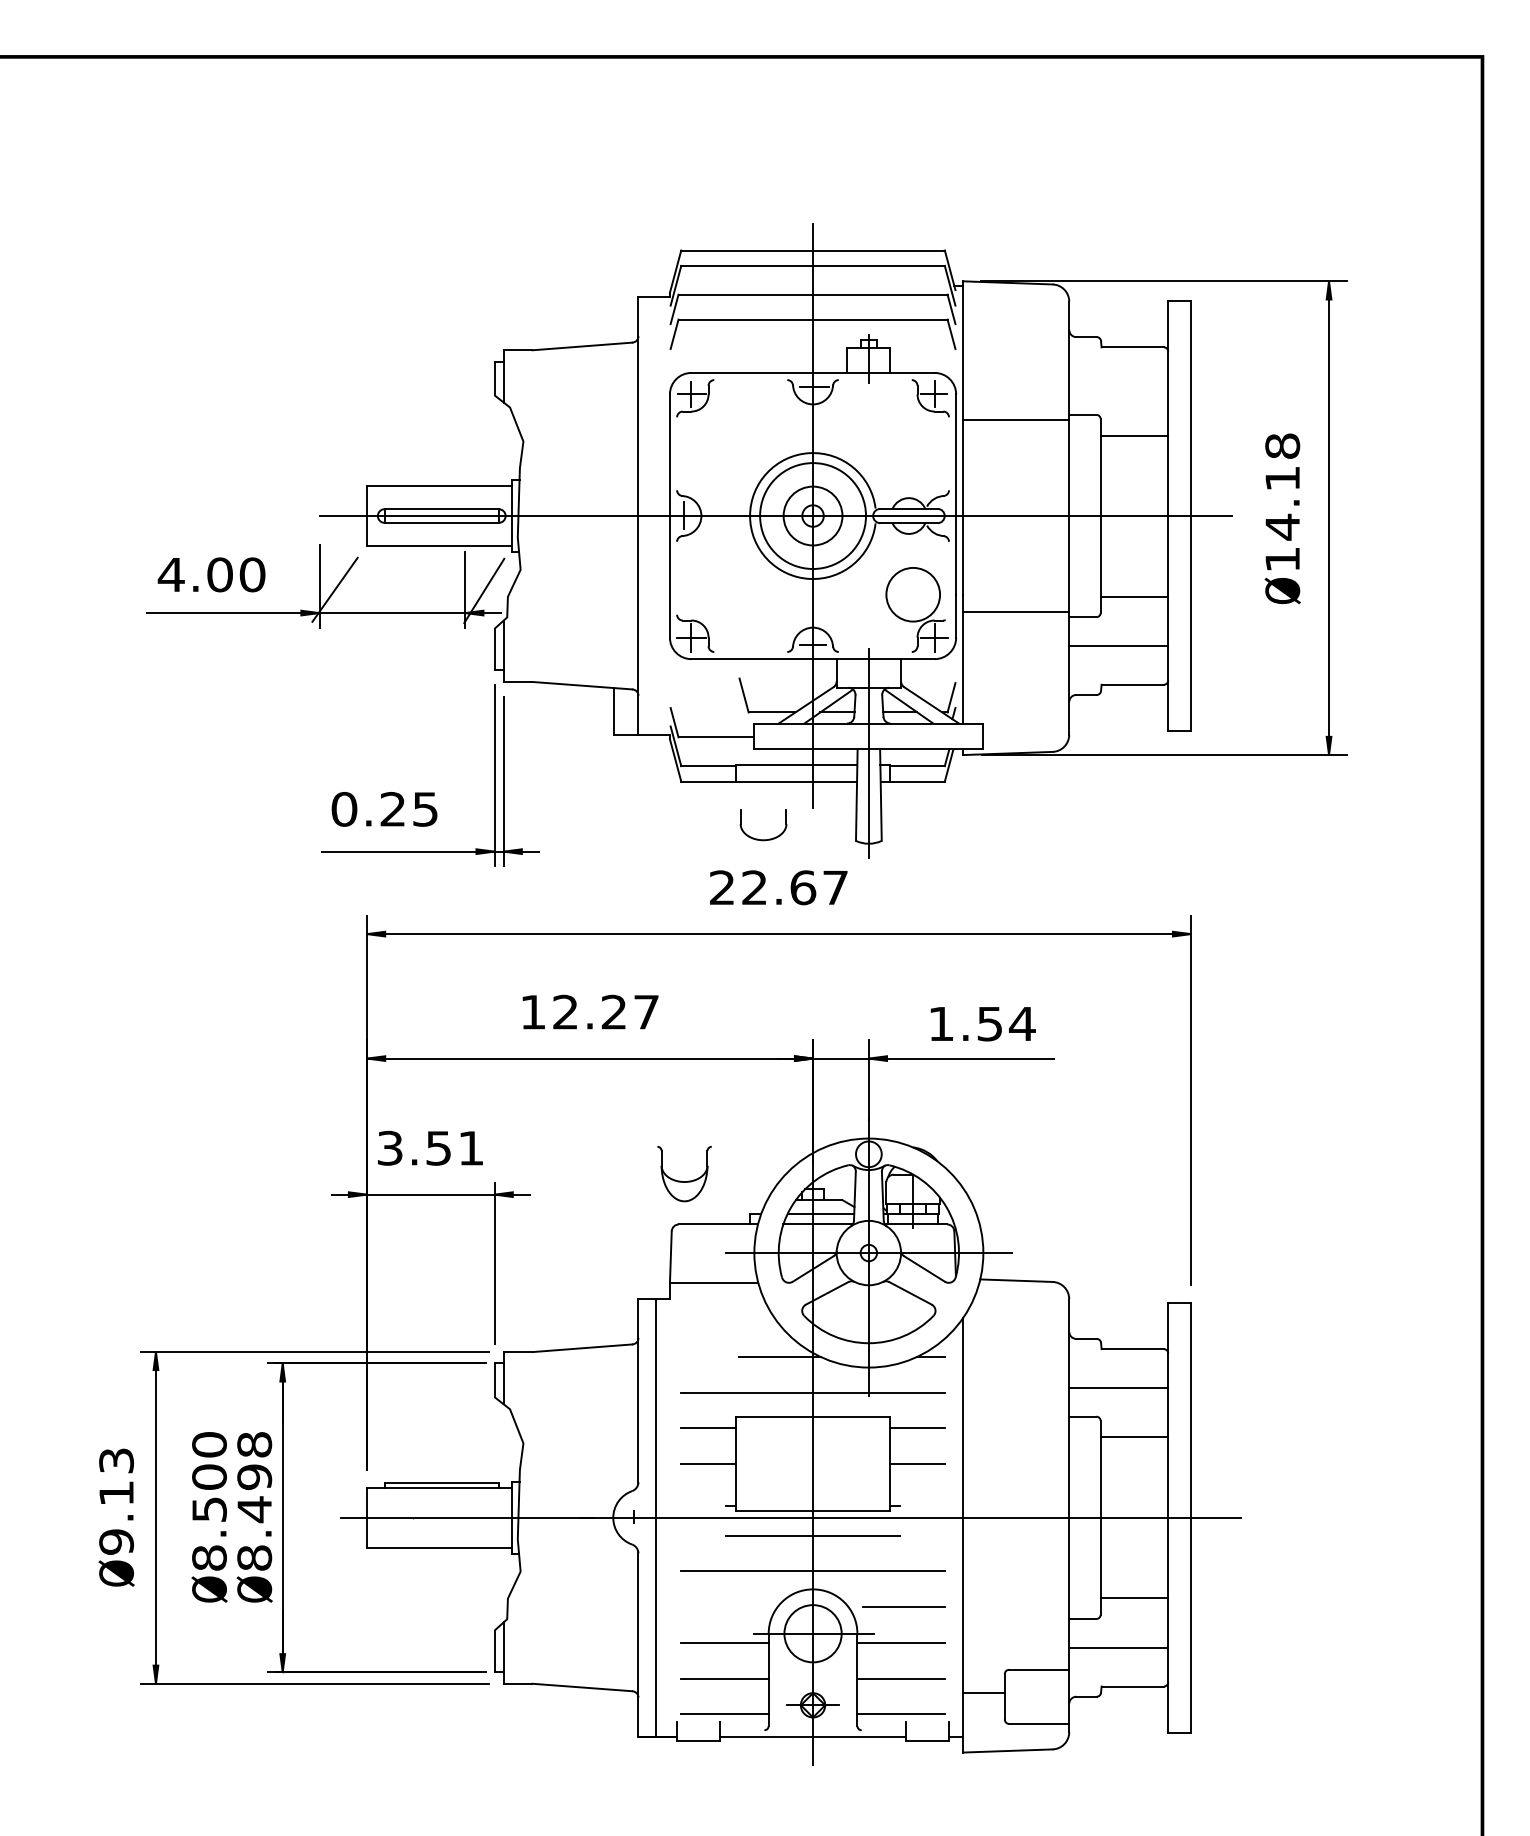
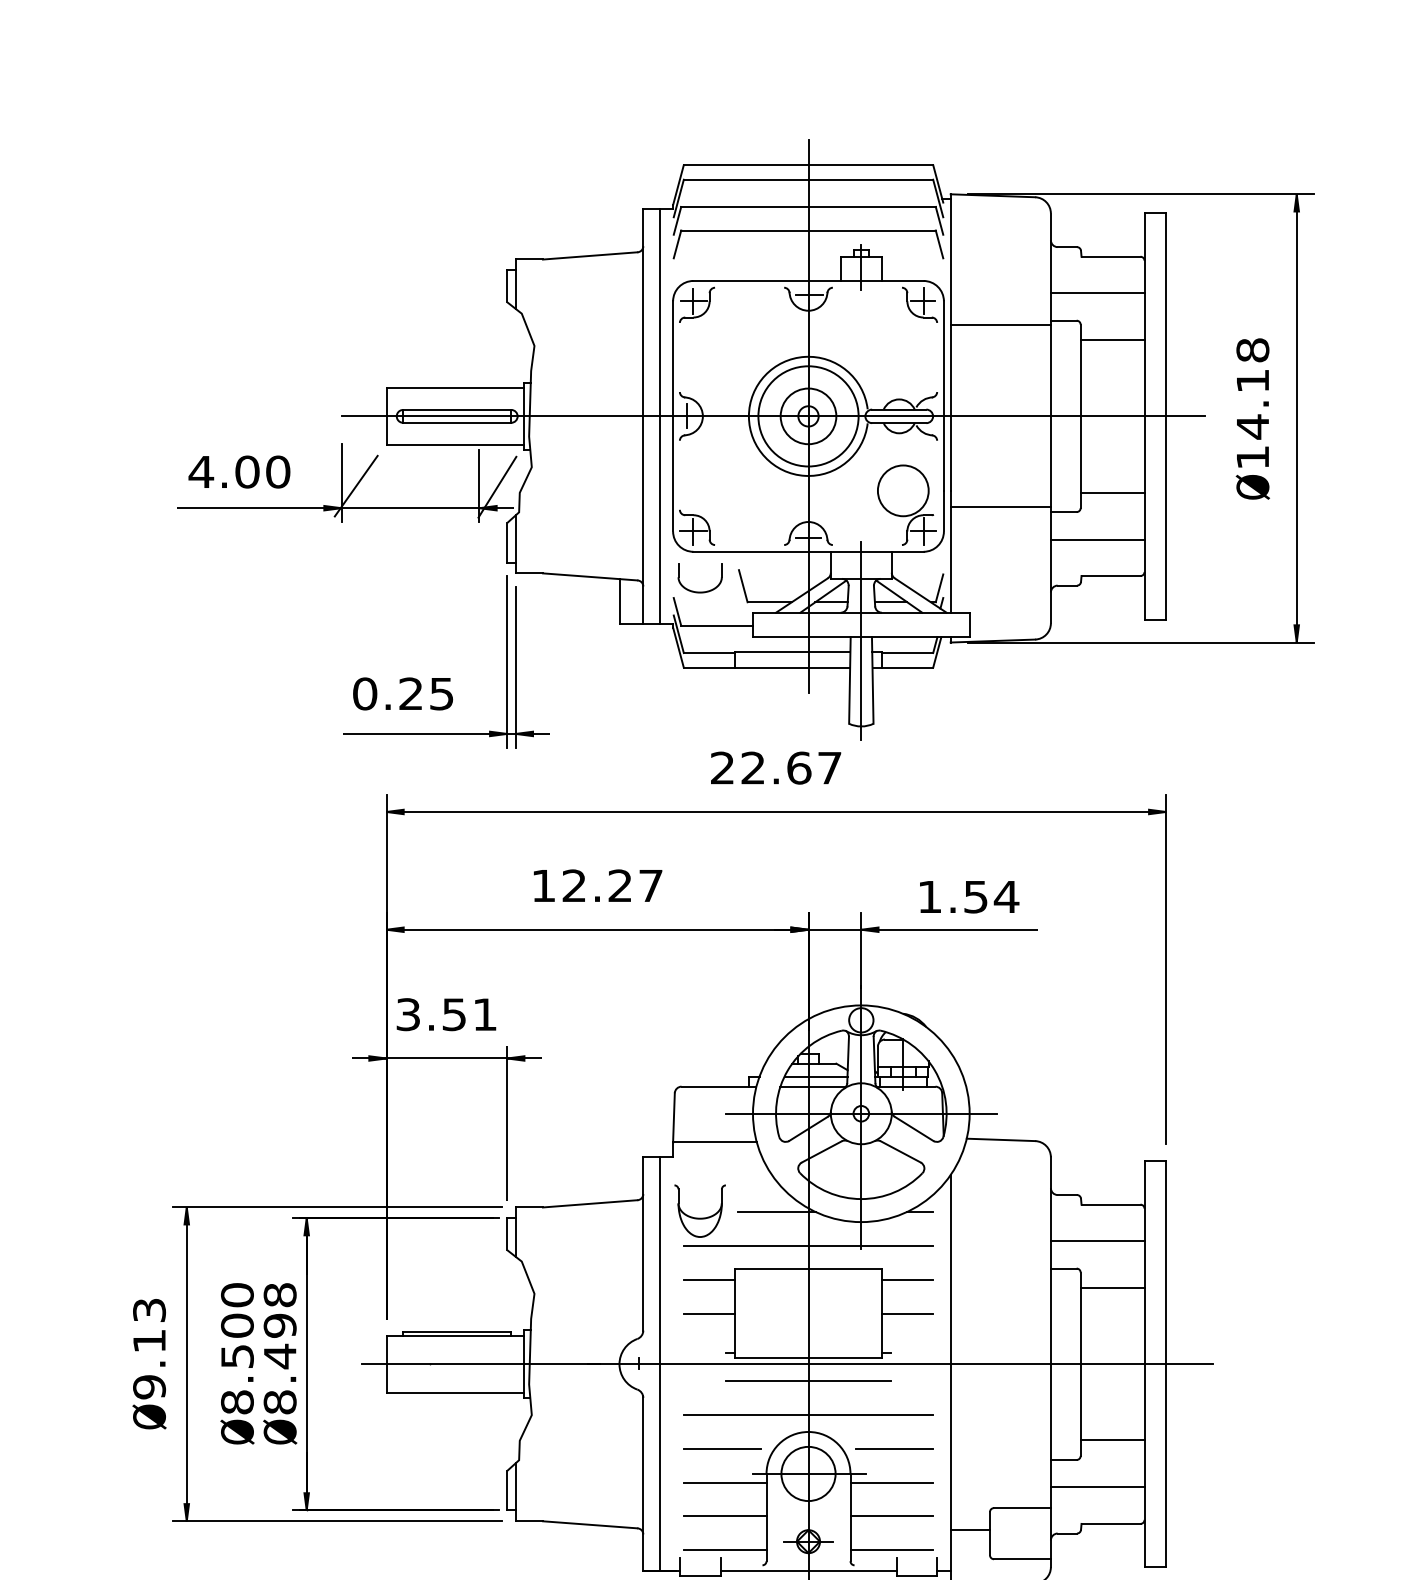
line: (1118, 385) -> (1097, 292), added
line: (655, 516) -> (659, 416), added
part: (758, 838) -> (695, 590), moved
part: (684, 1181) -> (700, 1218), moved
line: (721, 1606) -> (721, 1448), added

